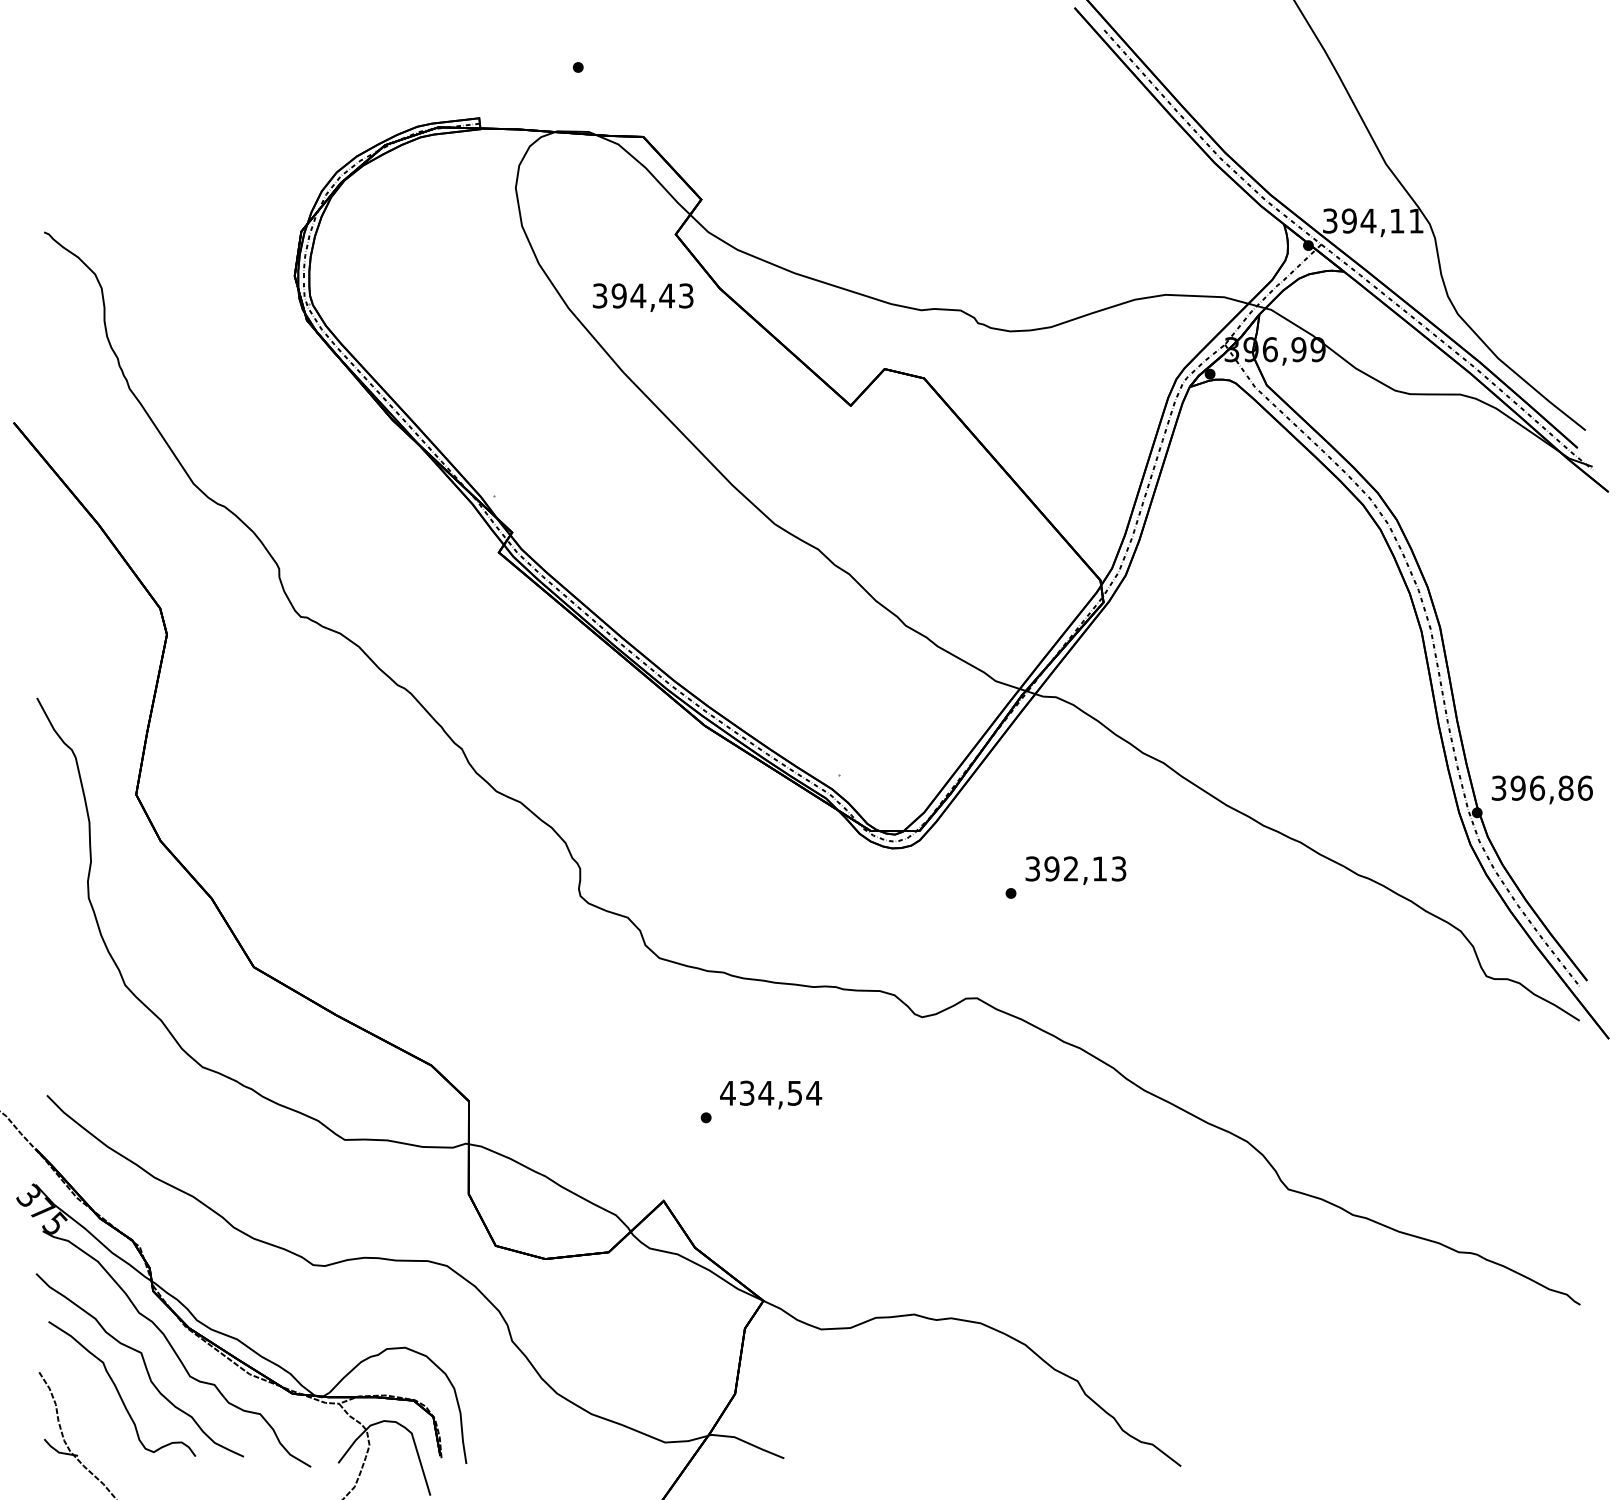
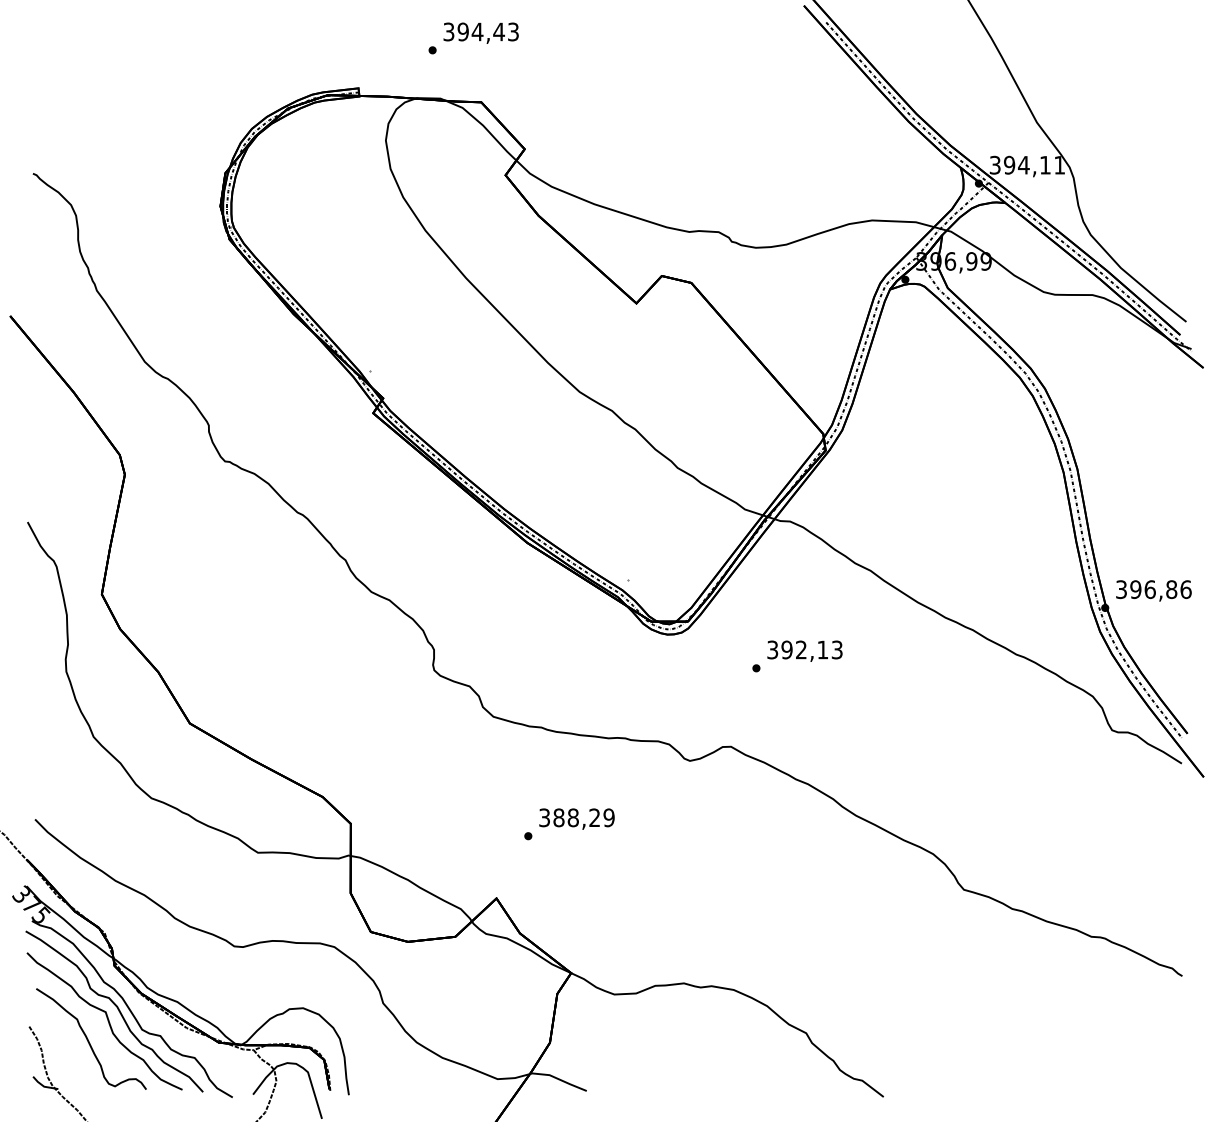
text: (642, 297) -> (480, 33), moved
text: (771, 1092) -> (577, 817), 434,54 -> 388,29
curve: (157, 1349) -> (117, 1009), added

